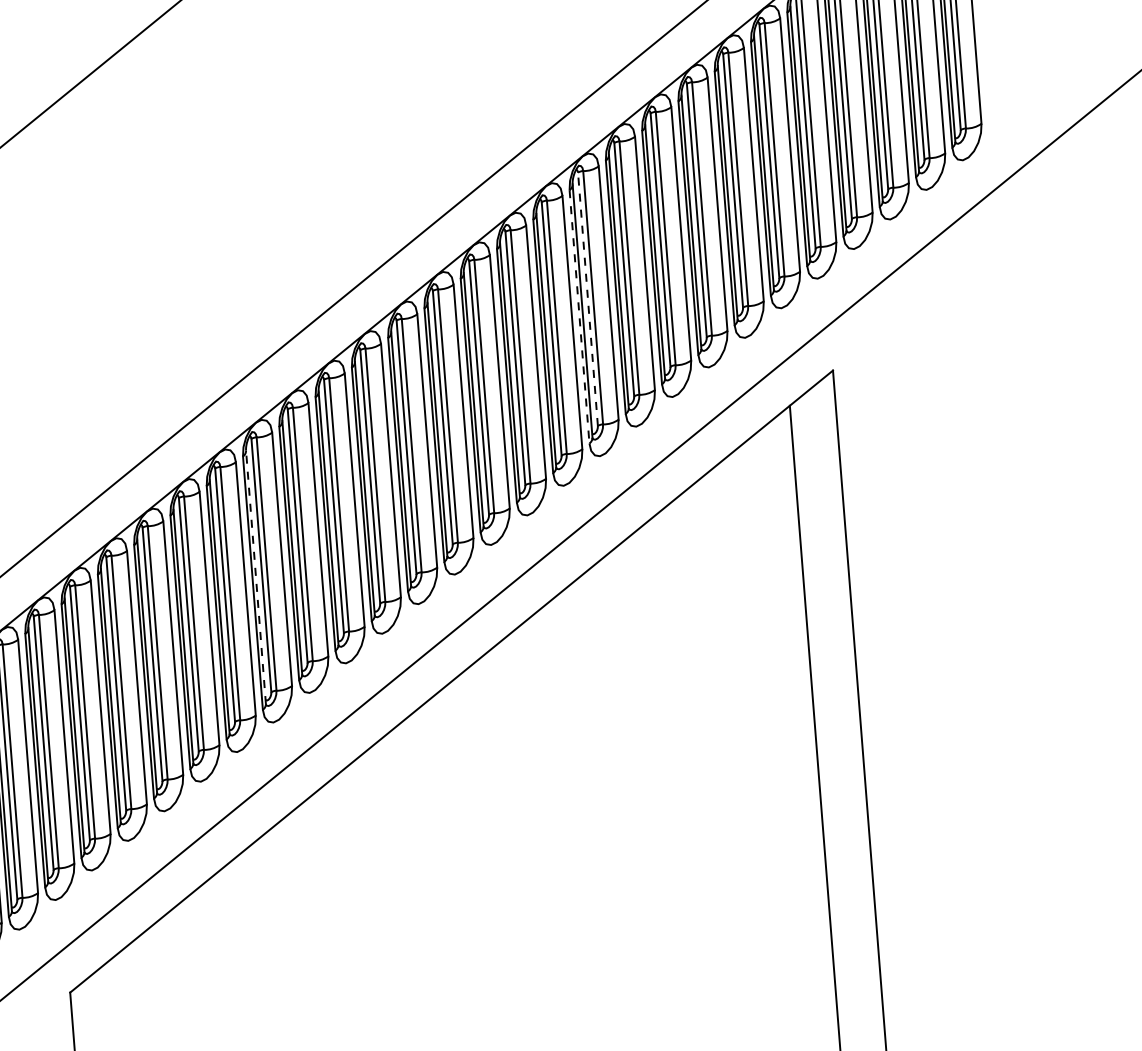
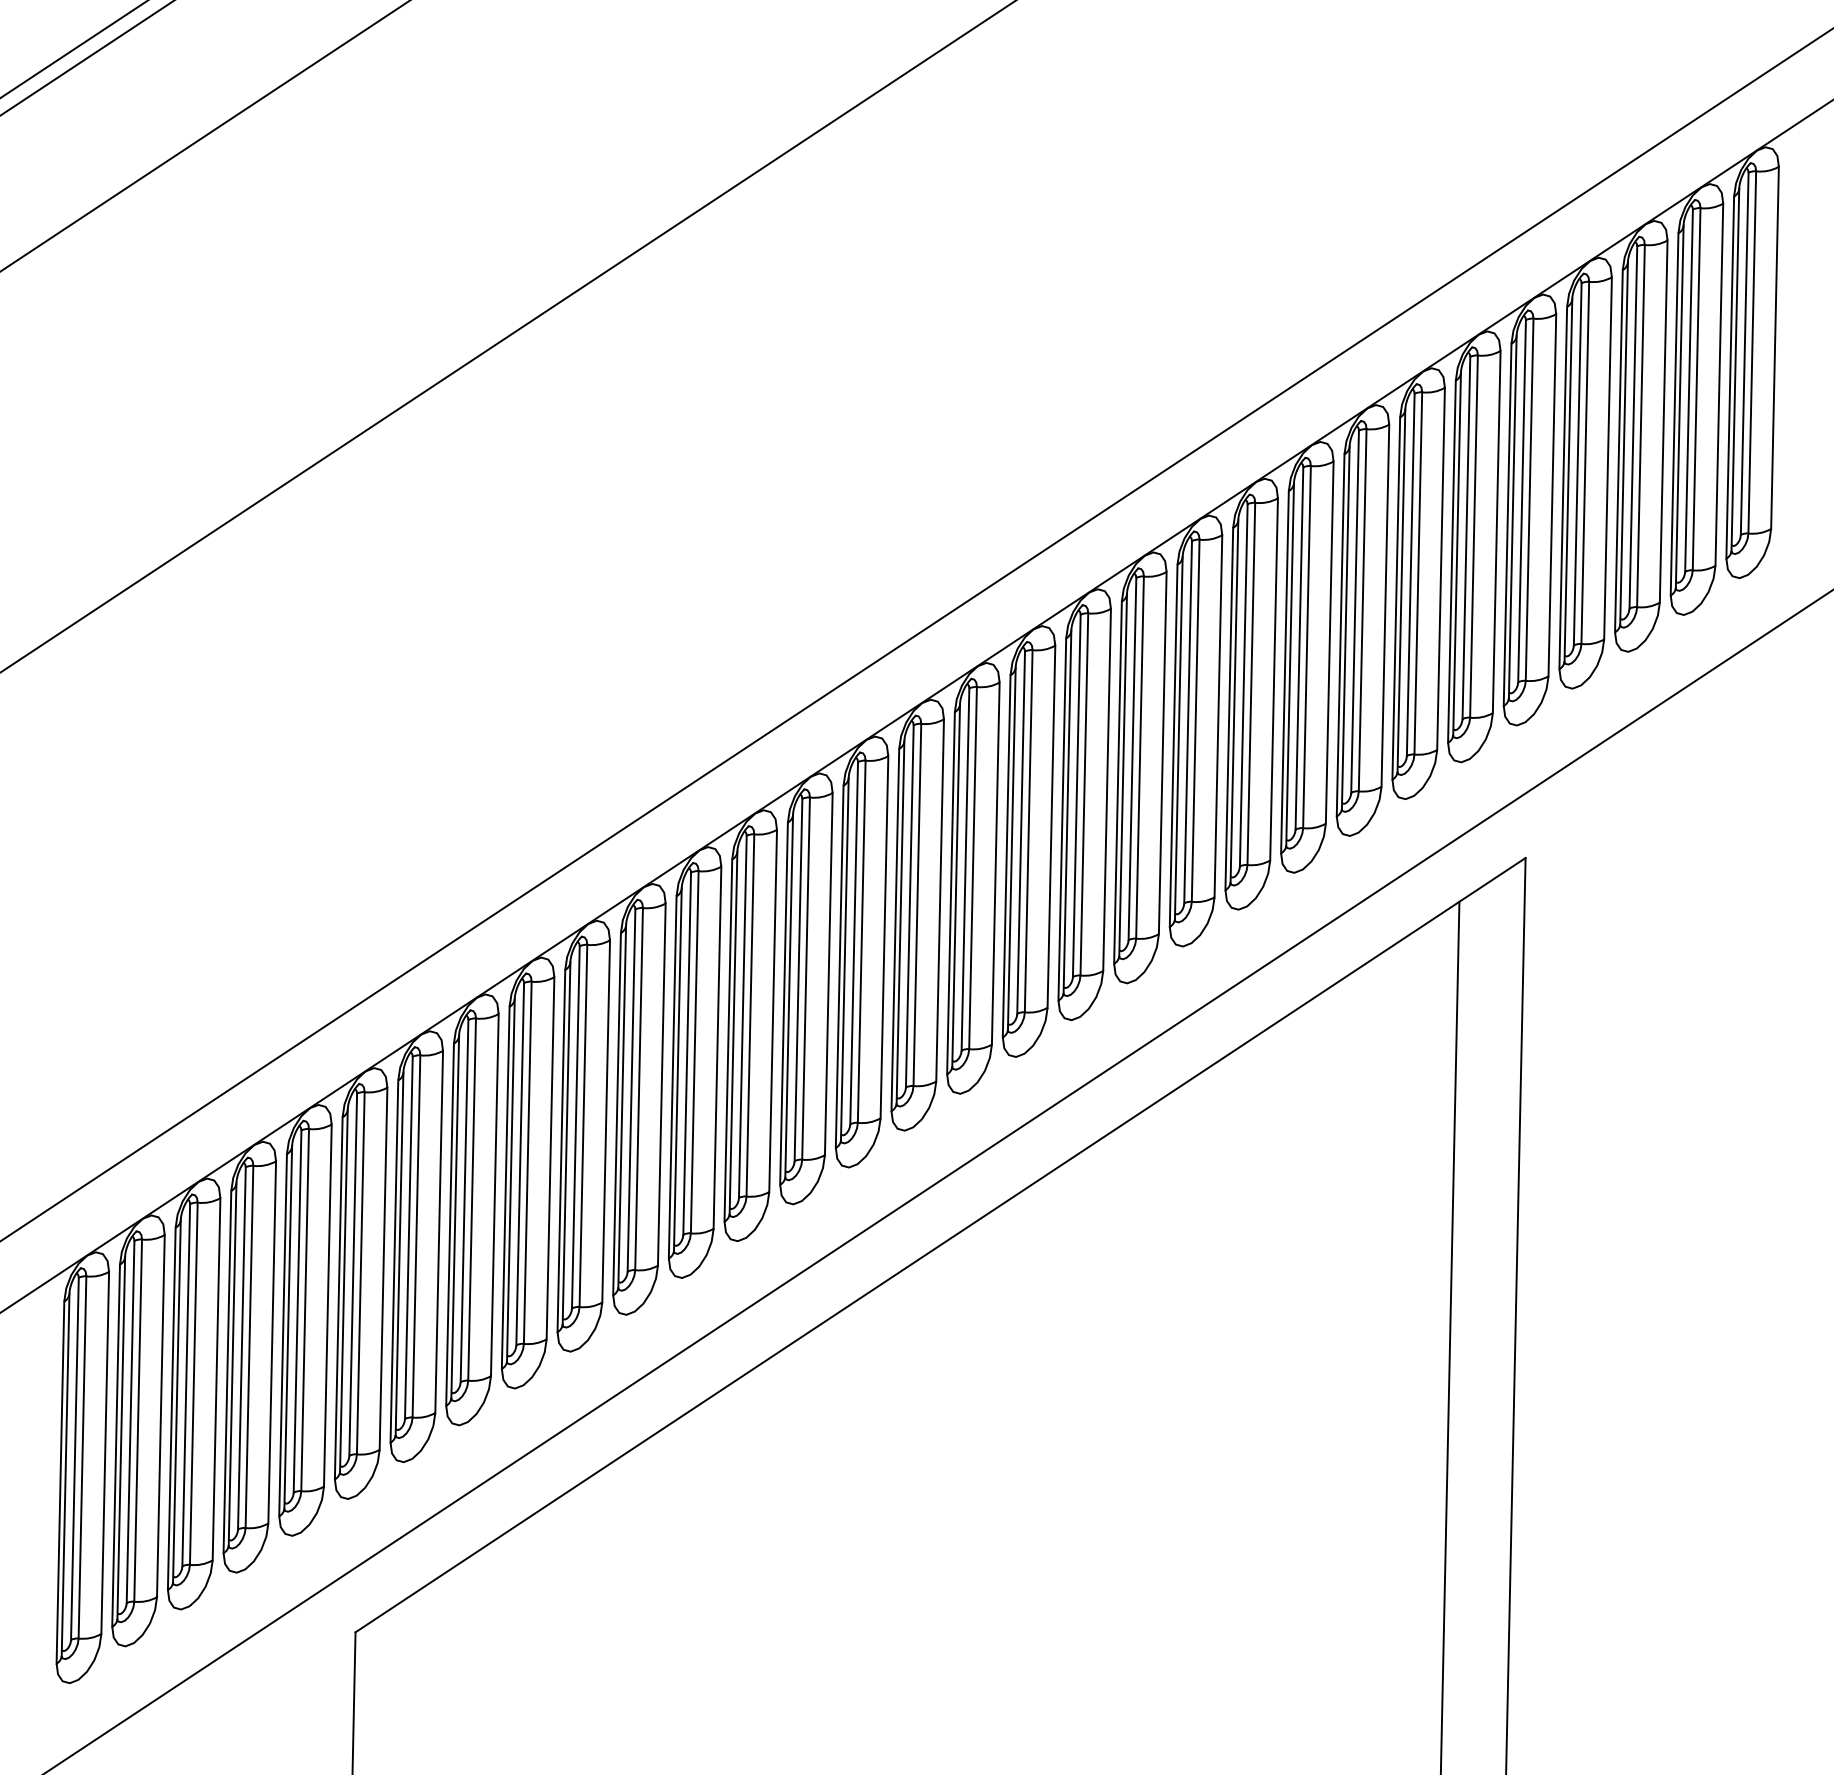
line: (588, 298) -> (1188, 721), dashed -> solid
line: (579, 317) -> (1173, 746), dashed -> solid
line: (255, 577) -> (677, 1069), dashed -> solid

